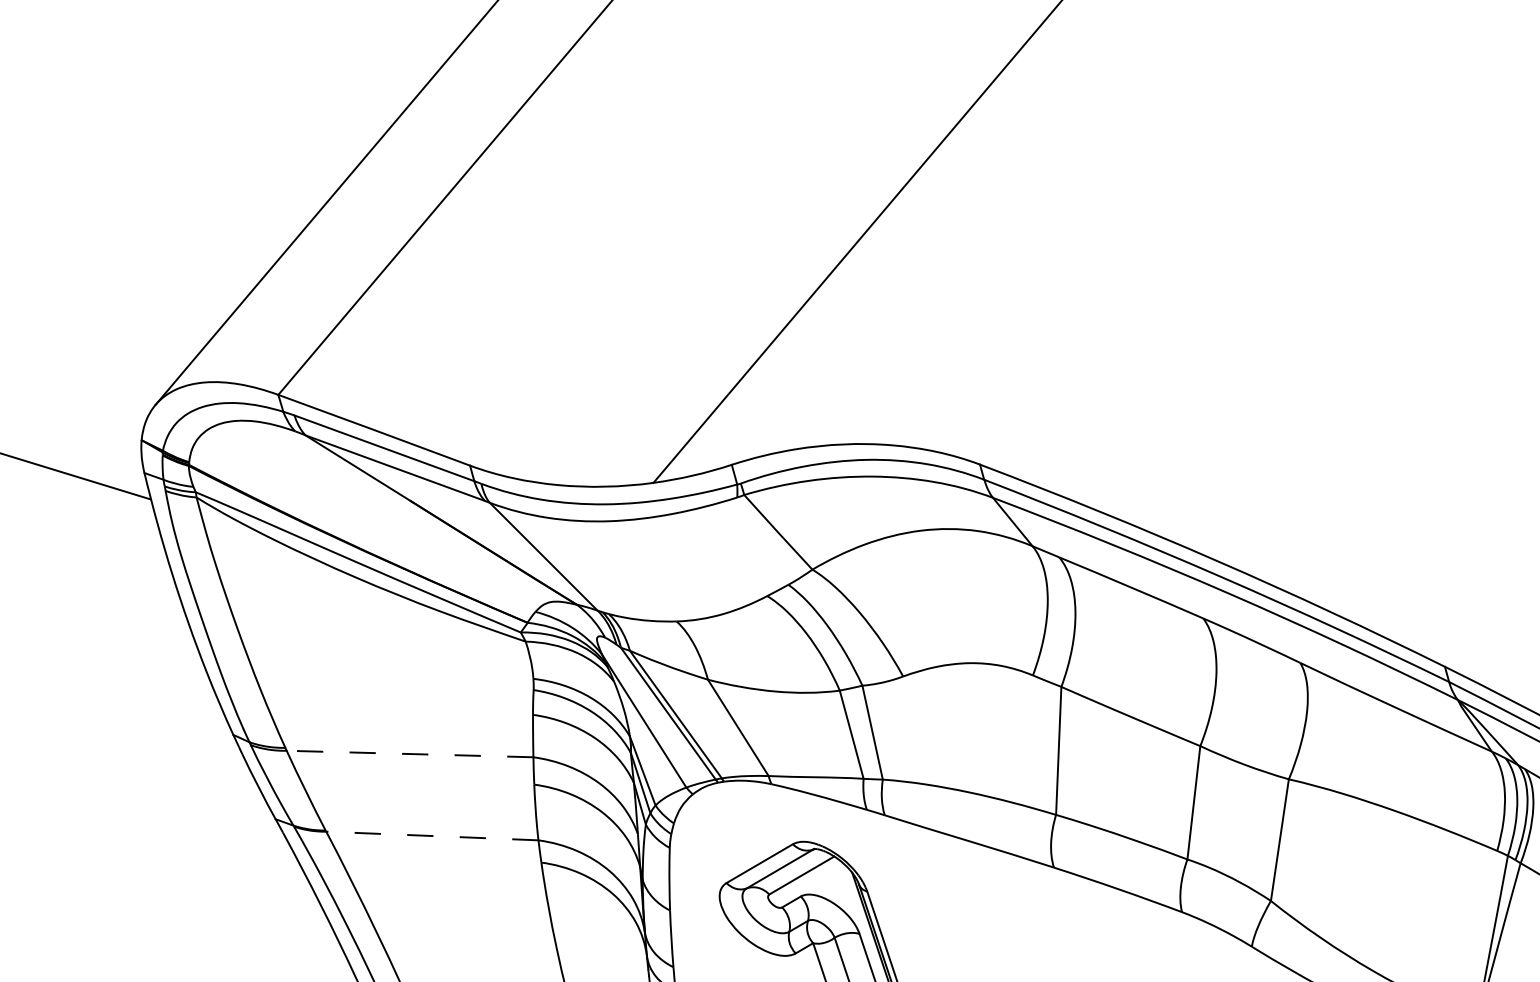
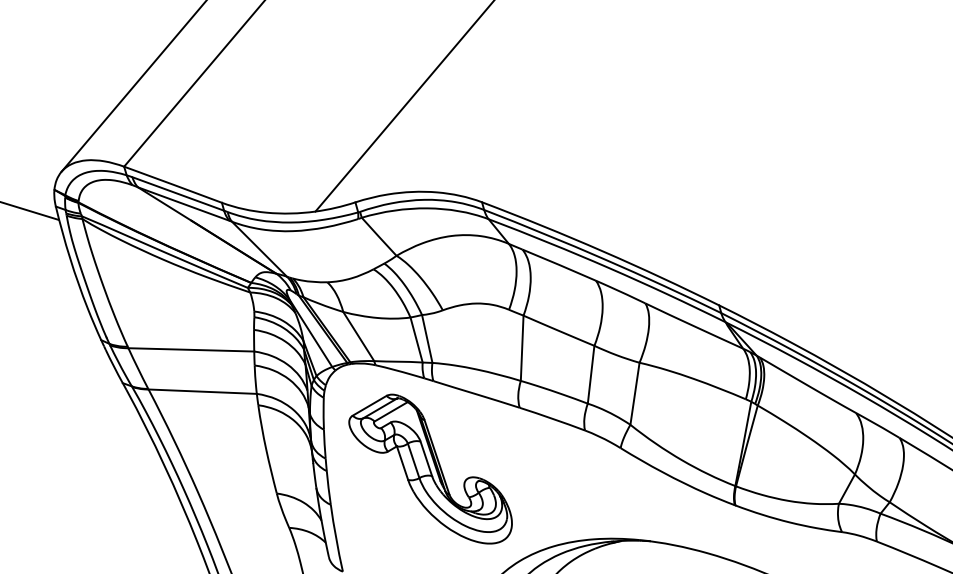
line: (410, 753) -> (191, 349), dashed -> solid
line: (431, 835) -> (202, 391), dashed -> solid

